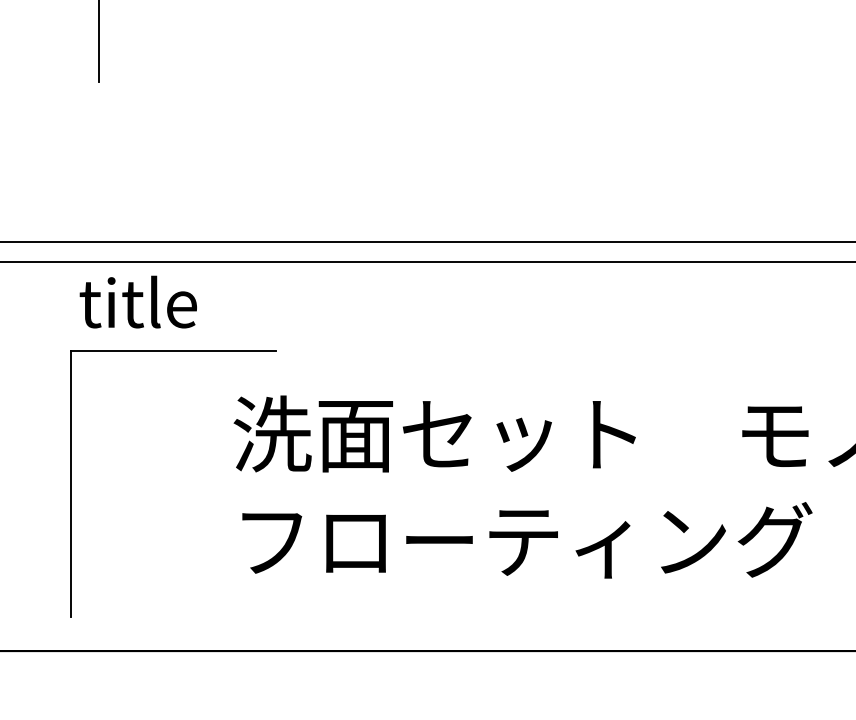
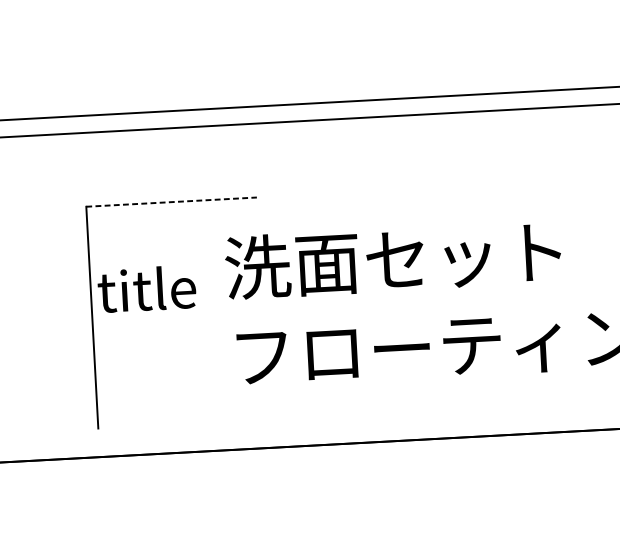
text: (137, 301) -> (146, 288), moved
line: (174, 350) -> (172, 201), solid -> dashed

